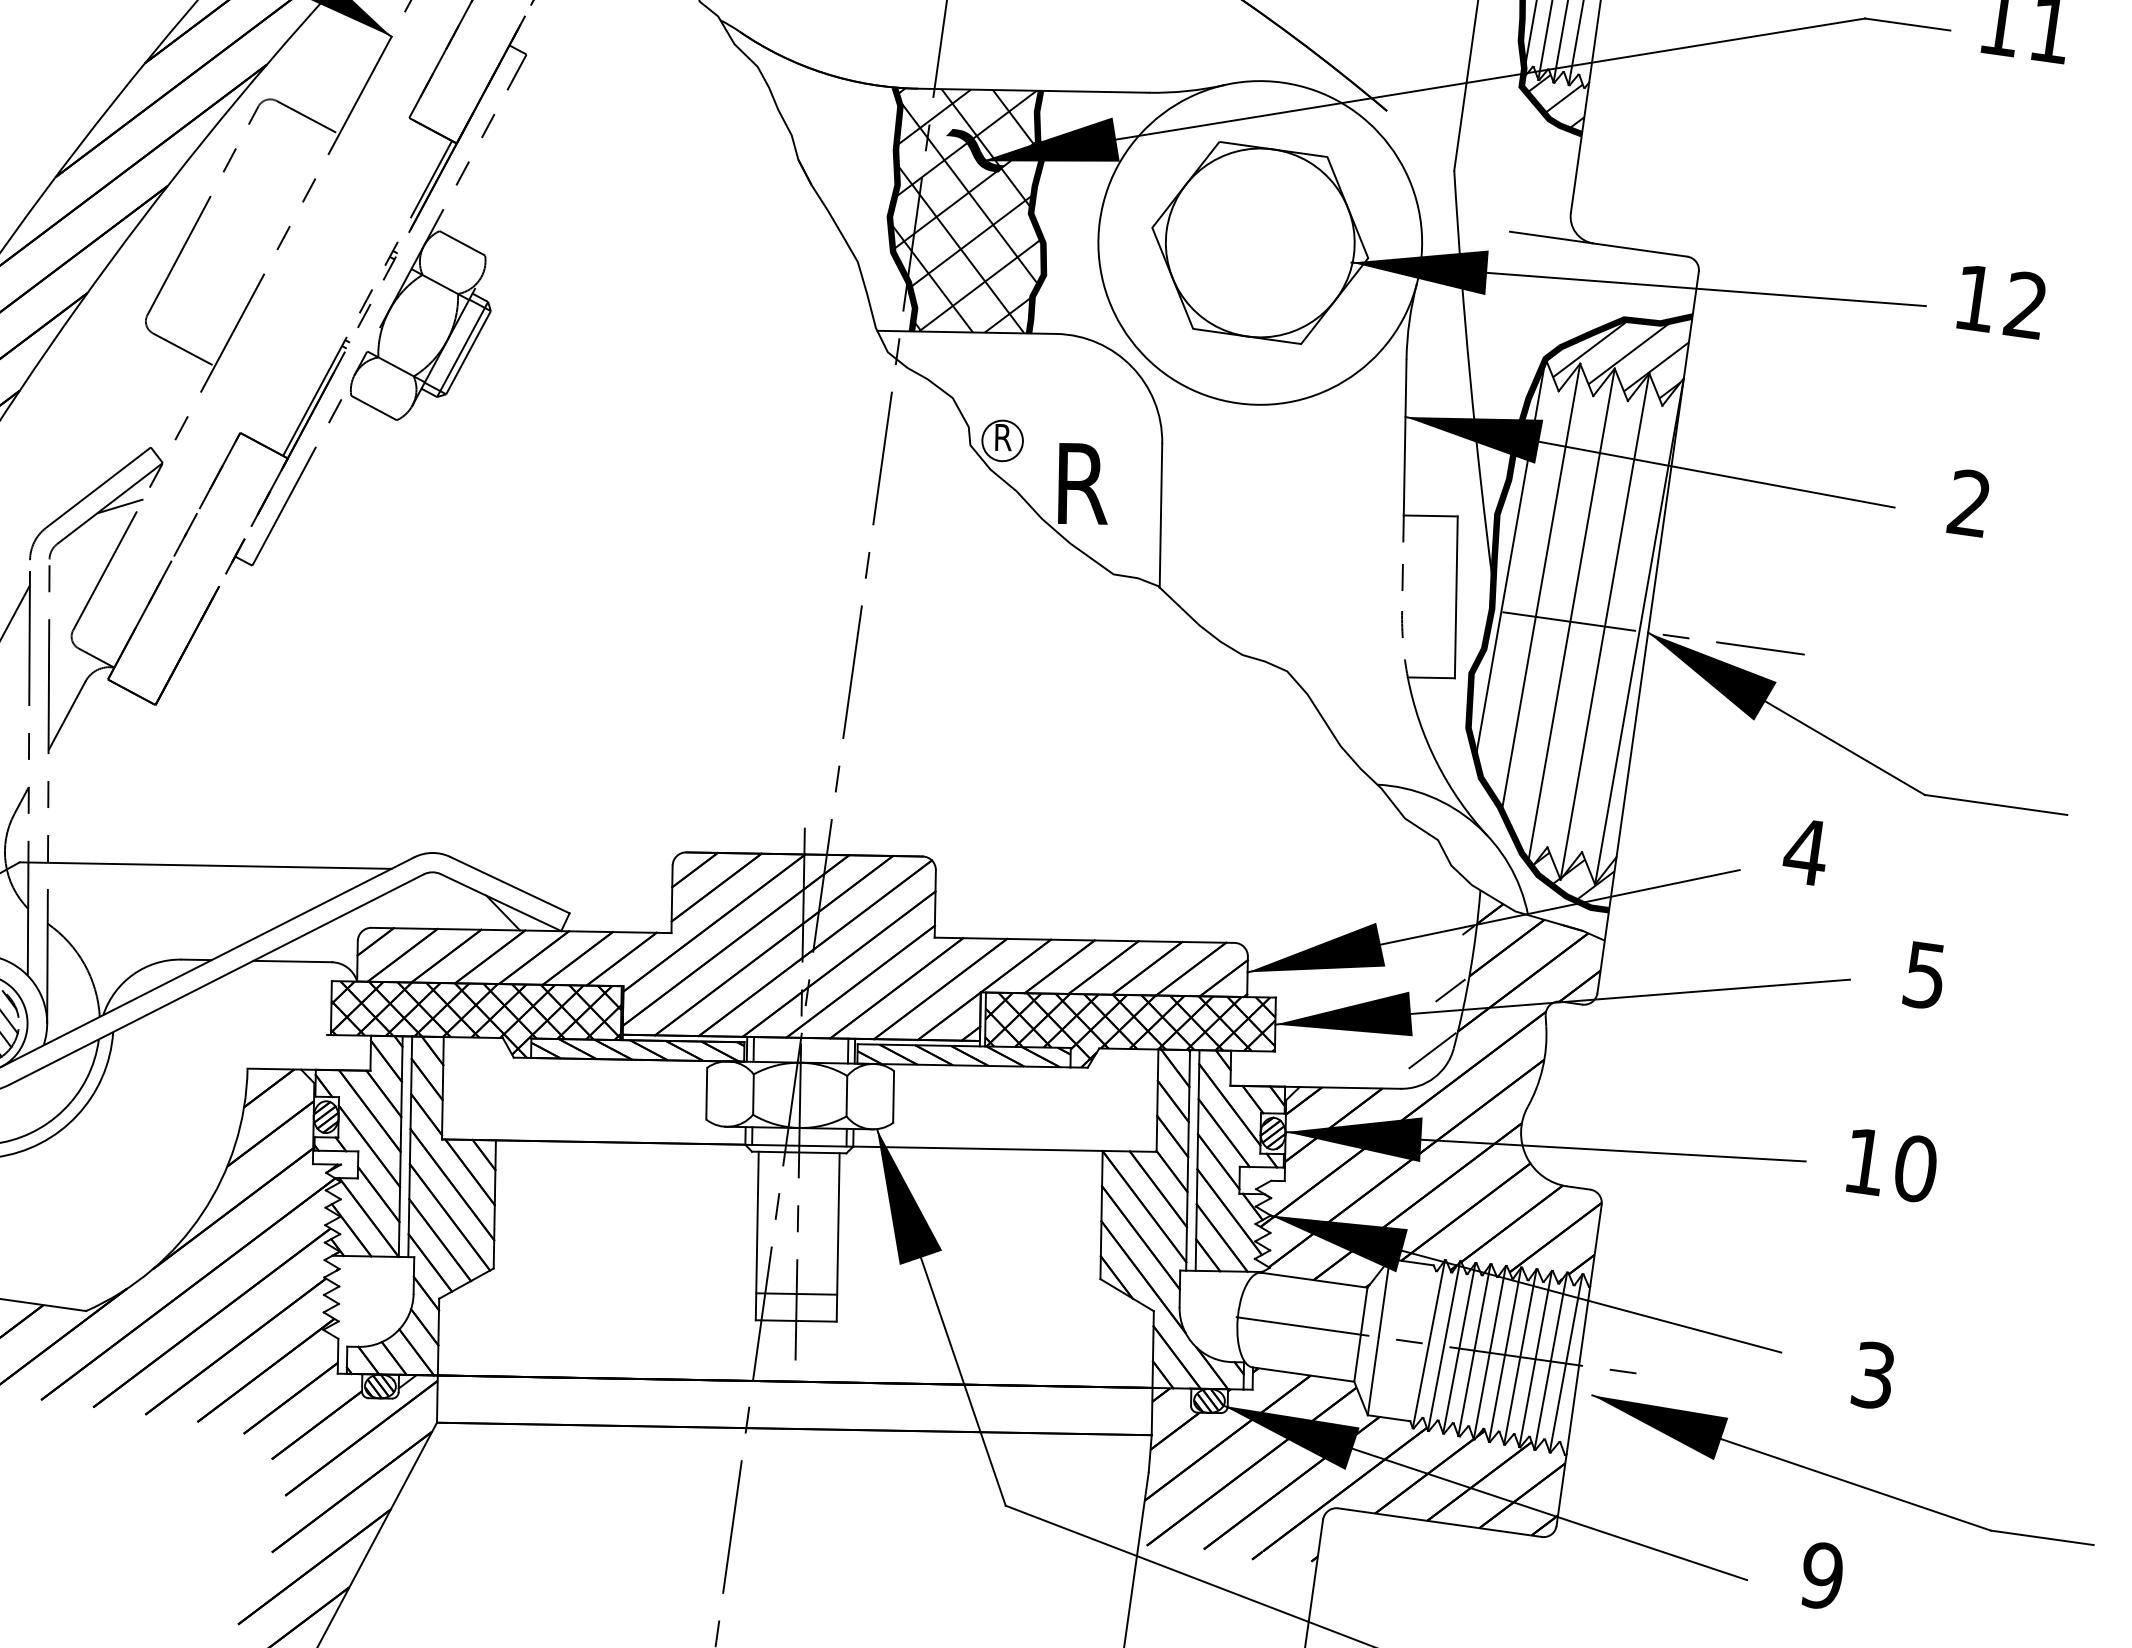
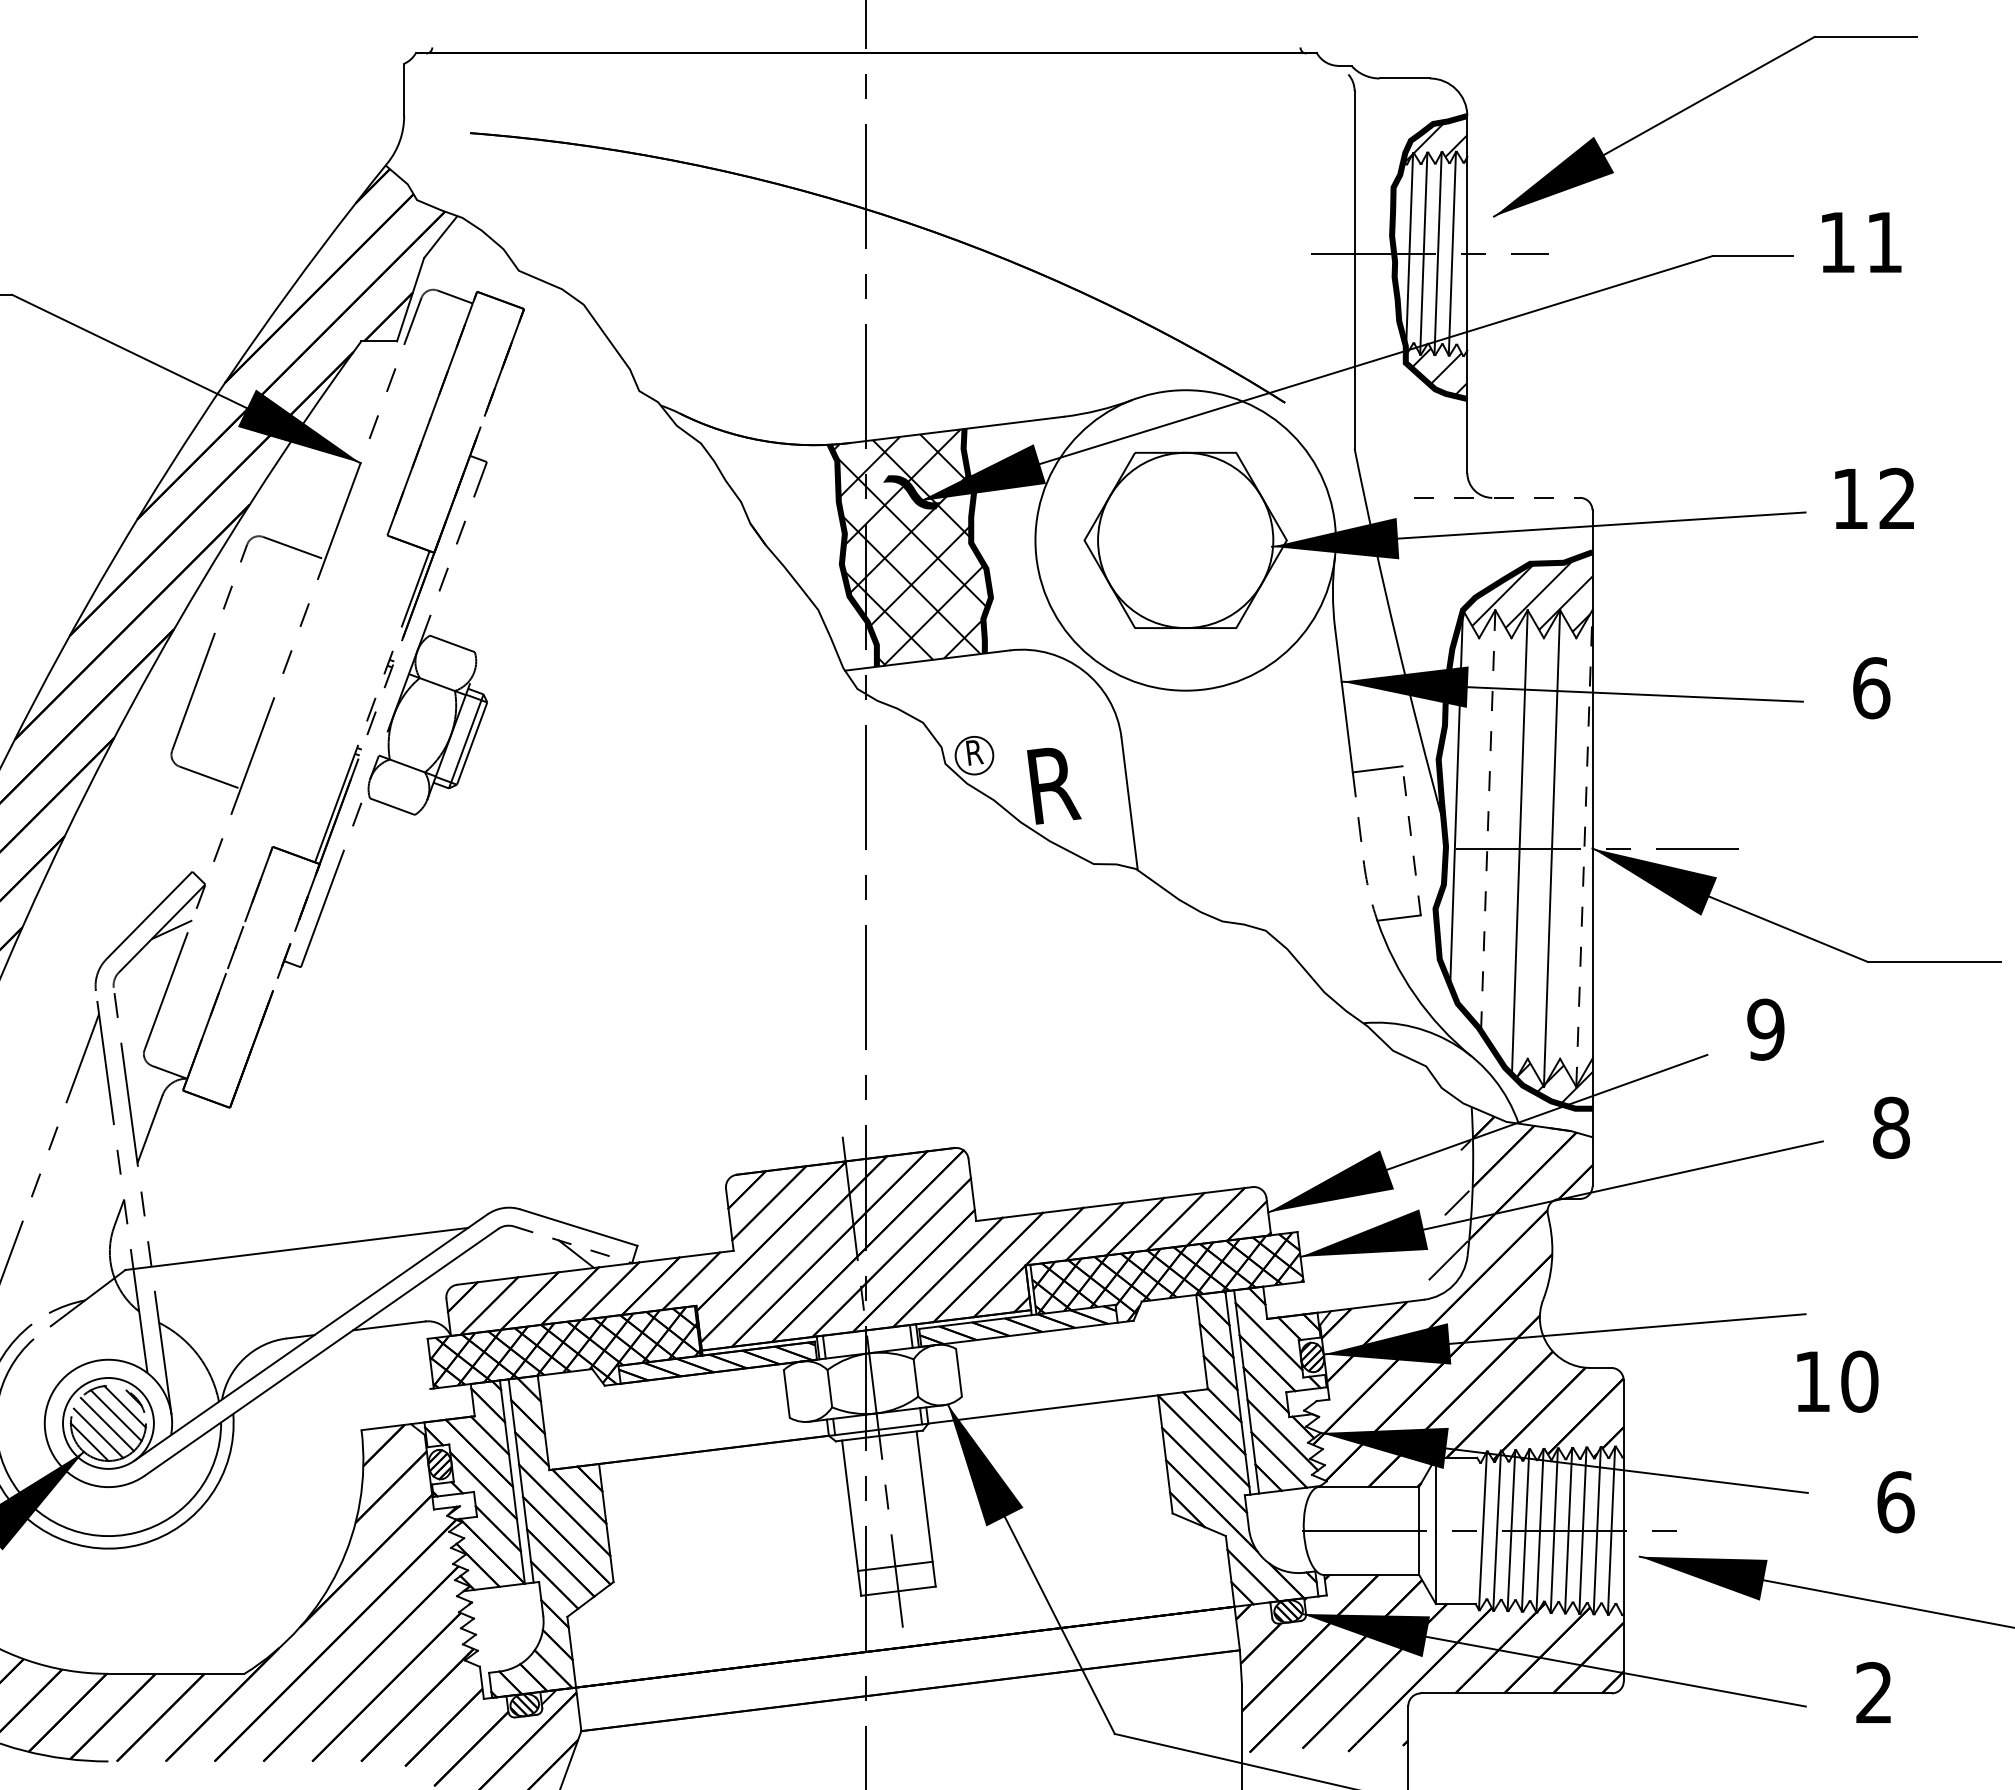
line: (1599, 243) -> (1497, 497), solid -> dashed
text: (1969, 503) -> (1871, 688), 2 -> 6
line: (1541, 587) -> (1488, 820), solid -> dashed
line: (1456, 596) -> (1411, 840), solid -> dashed
line: (1639, 631) -> (1584, 848), solid -> dashed
text: (1805, 851) -> (1765, 1029), 4 -> 9
line: (501, 902) -> (573, 1244), solid -> dashed
text: (1925, 975) -> (1891, 1127), 5 -> 8
text: (1892, 1165) -> (1837, 1381), moved
text: (1873, 1375) -> (1895, 1502), 3 -> 6
text: (1821, 1576) -> (1873, 1693), 9 -> 2

